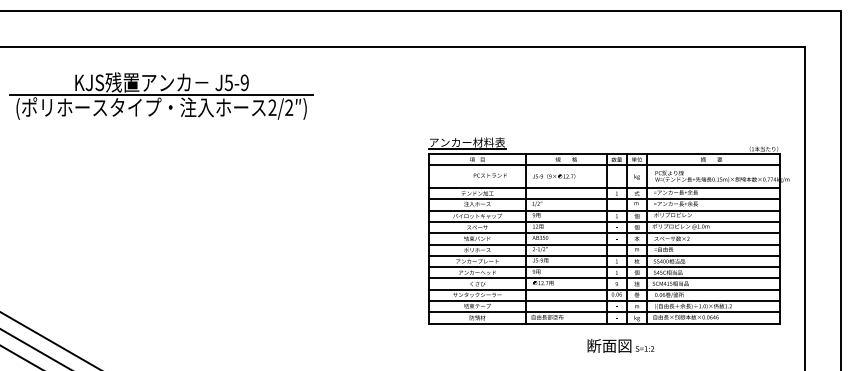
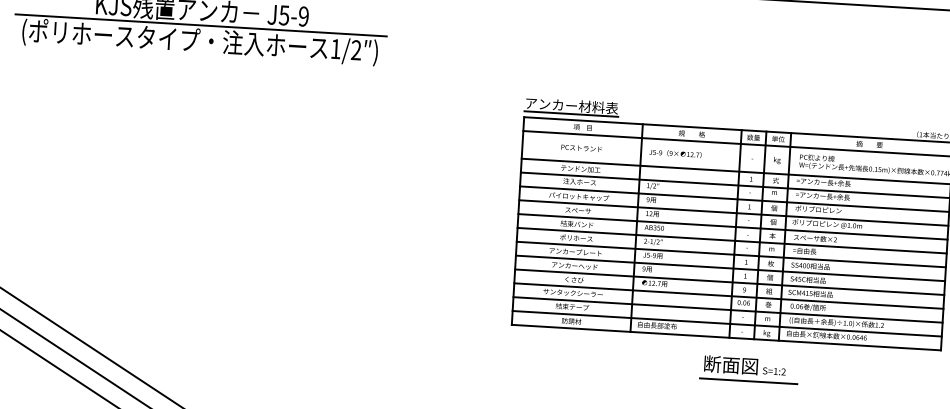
text: (272, 107) -> (335, 48), 2/2 -> 1/2
text: (489, 175) -> (580, 148), moved
line: (624, 358) -> (748, 381), added

